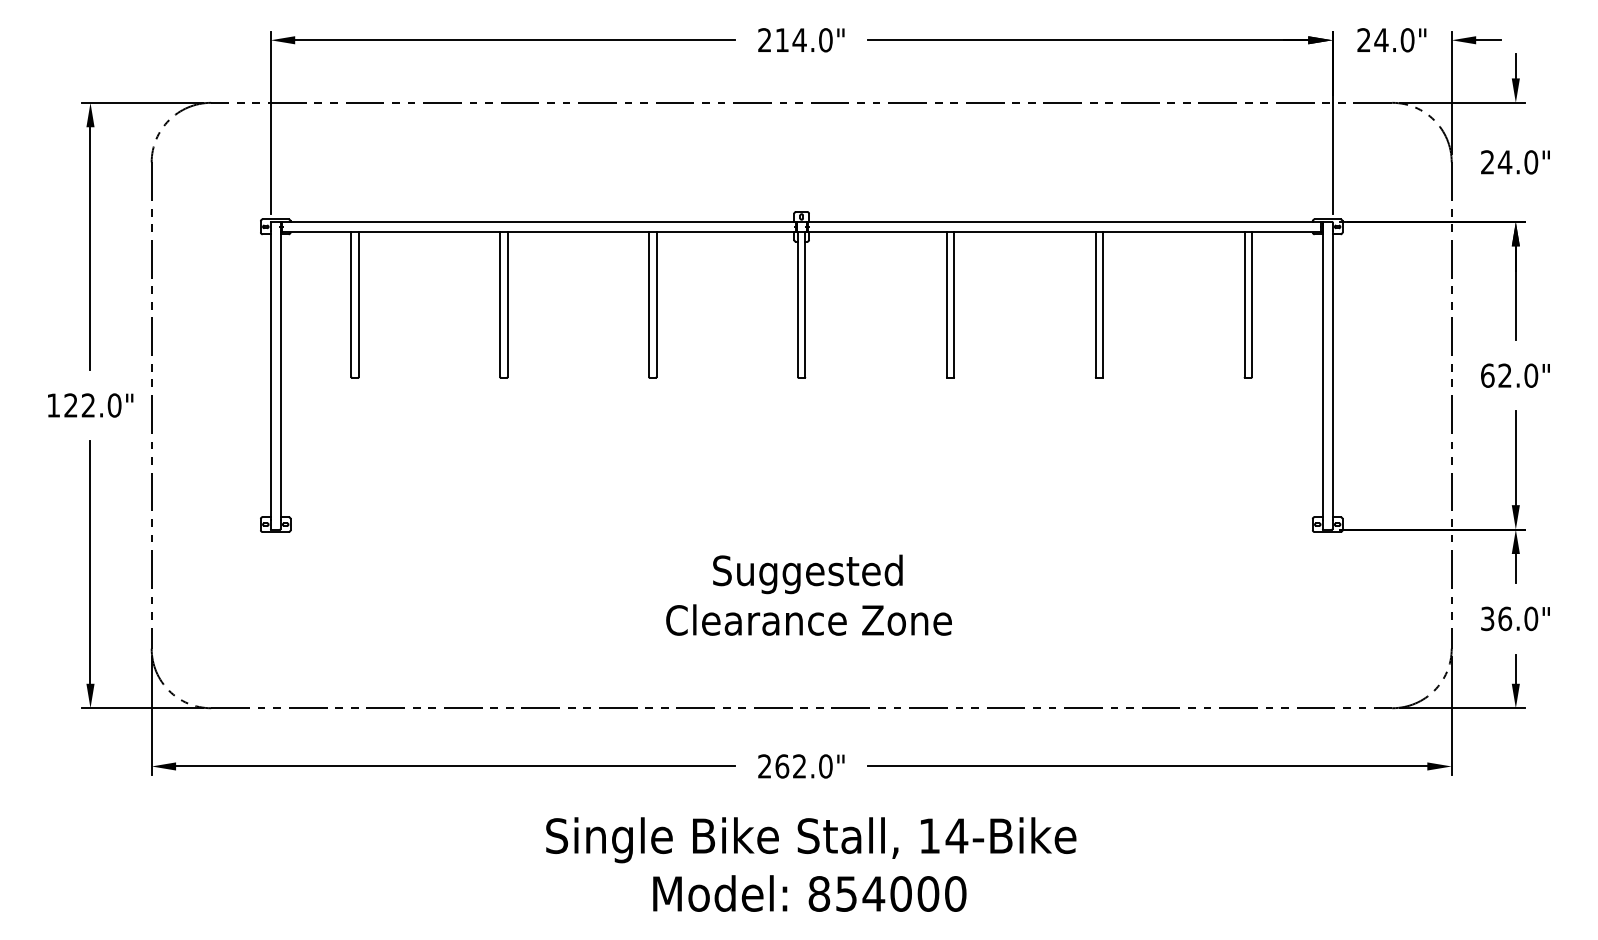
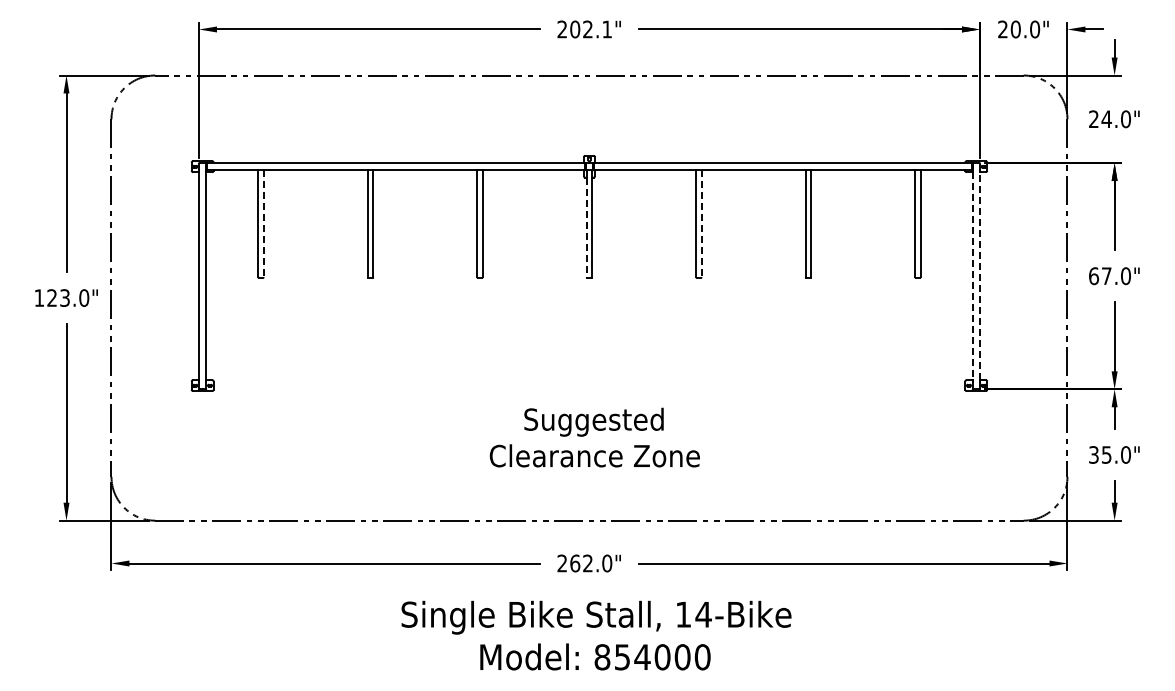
text: (804, 40) -> (591, 29), 214.0" -> 202.1"
text: (1381, 40) -> (1015, 29), 24.0" -> 20.0"
line: (358, 305) -> (263, 224), solid -> dashed
line: (954, 305) -> (701, 224), solid -> dashed
line: (797, 309) -> (586, 227), solid -> dashed
text: (1504, 374) -> (1106, 275), 62.0" -> 67.0"
line: (1322, 376) -> (972, 276), solid -> dashed
line: (1332, 376) -> (979, 276), solid -> dashed
text: (87, 404) -> (64, 297), 122.0" -> 123.0"
text: (1504, 618) -> (1106, 454), 36.0" -> 35.0"

